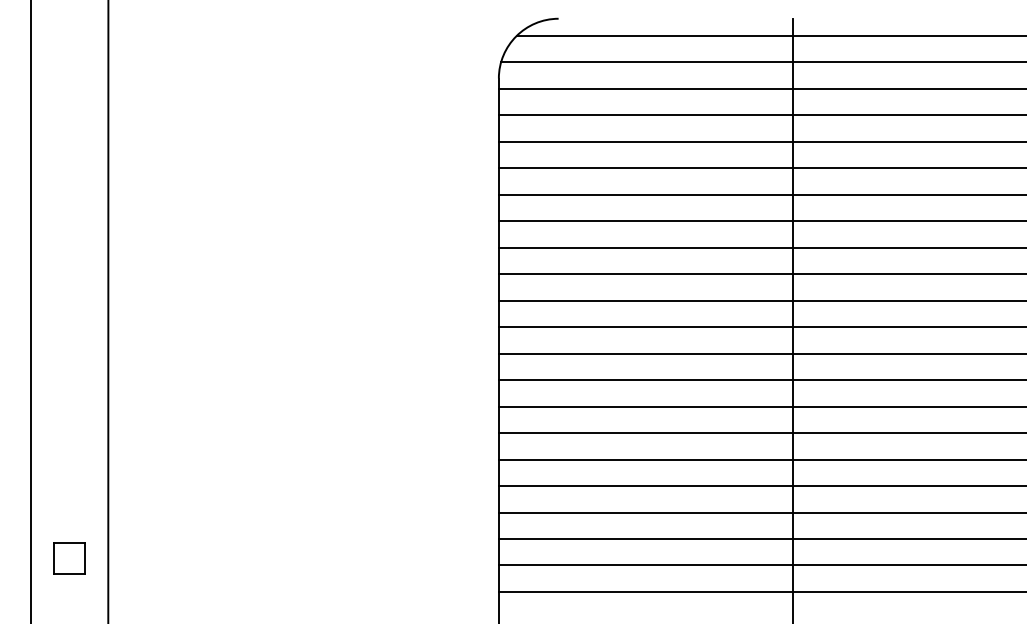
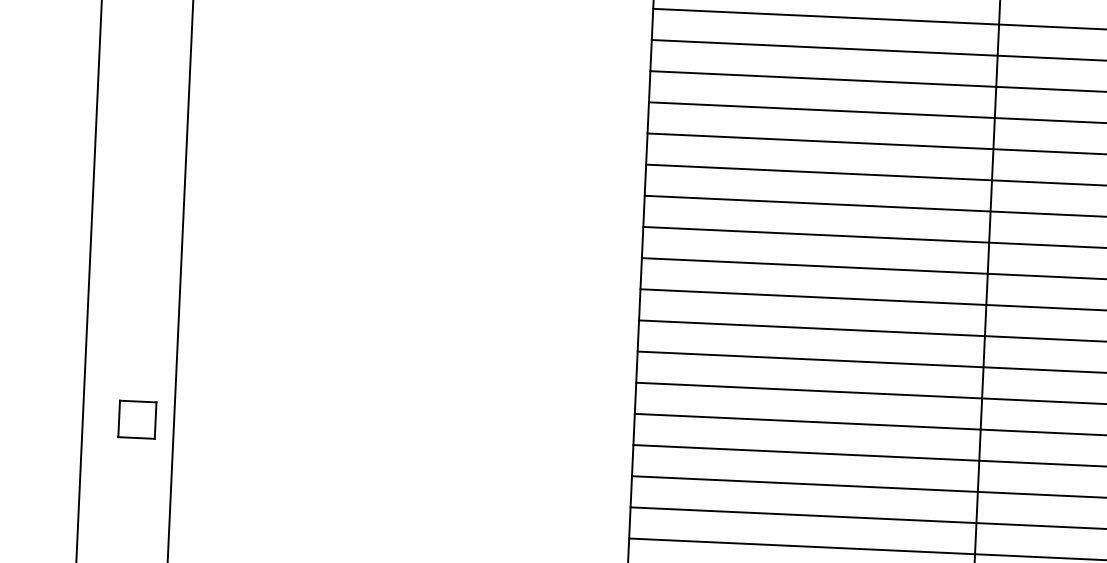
part: (69, 558) -> (137, 420), moved

